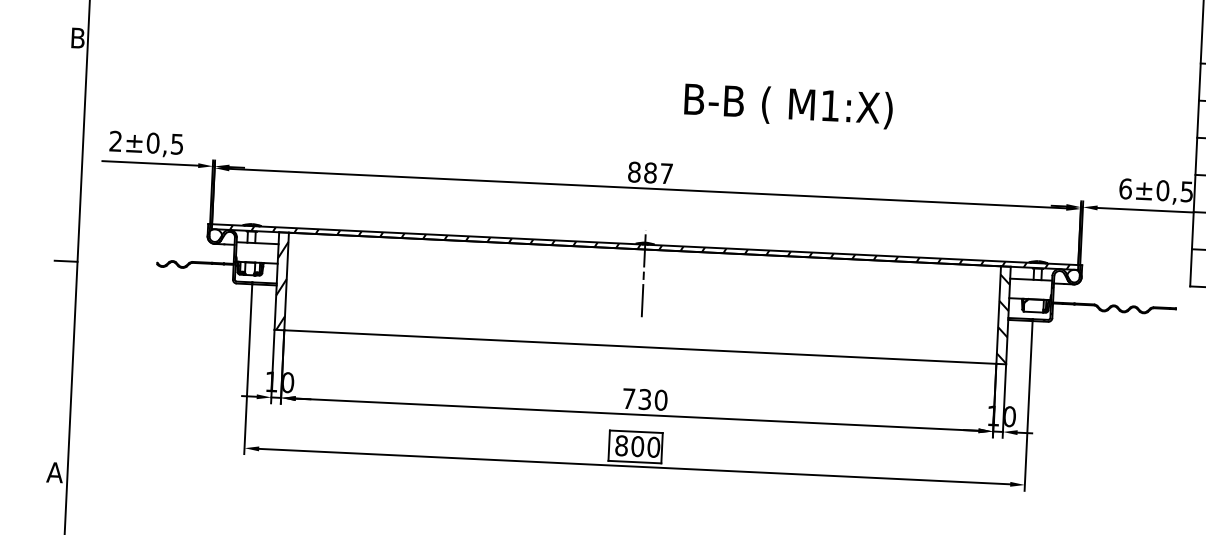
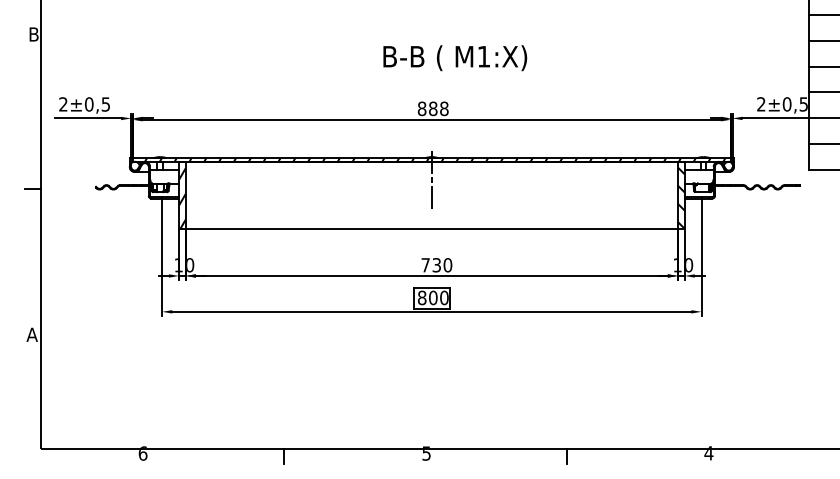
text: (788, 106) -> (455, 58), moved
text: (666, 173) -> (444, 108), 887 -> 888
text: (1125, 189) -> (761, 104), 6 -> 2

